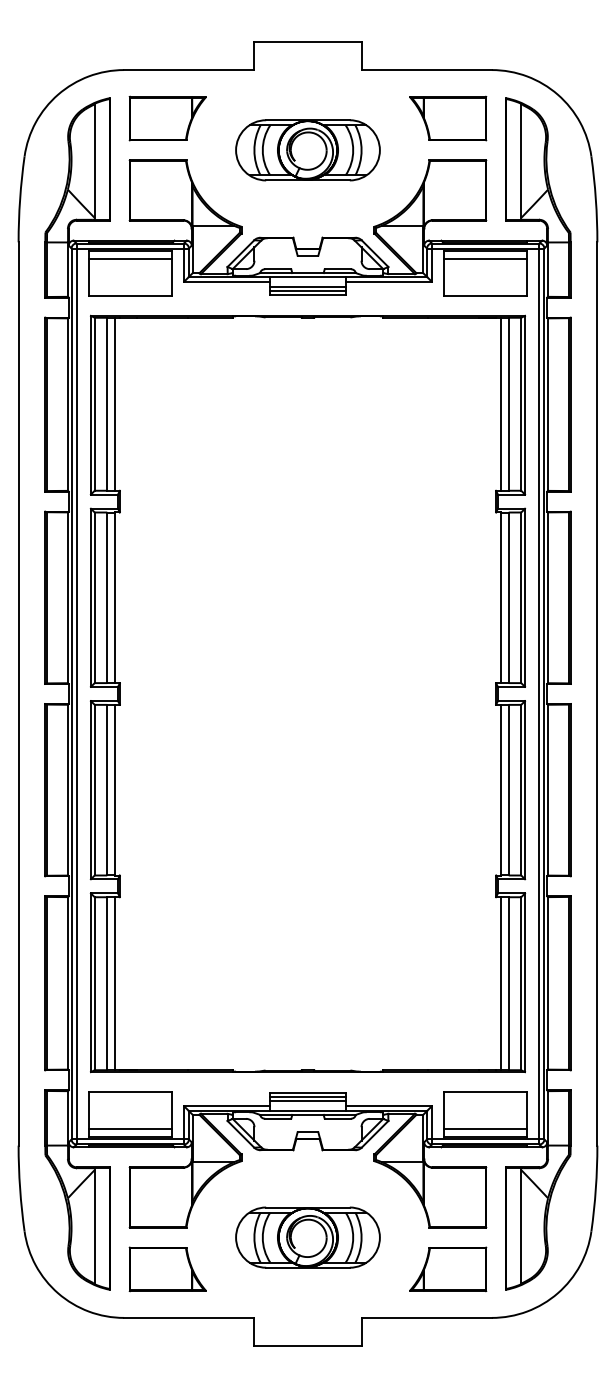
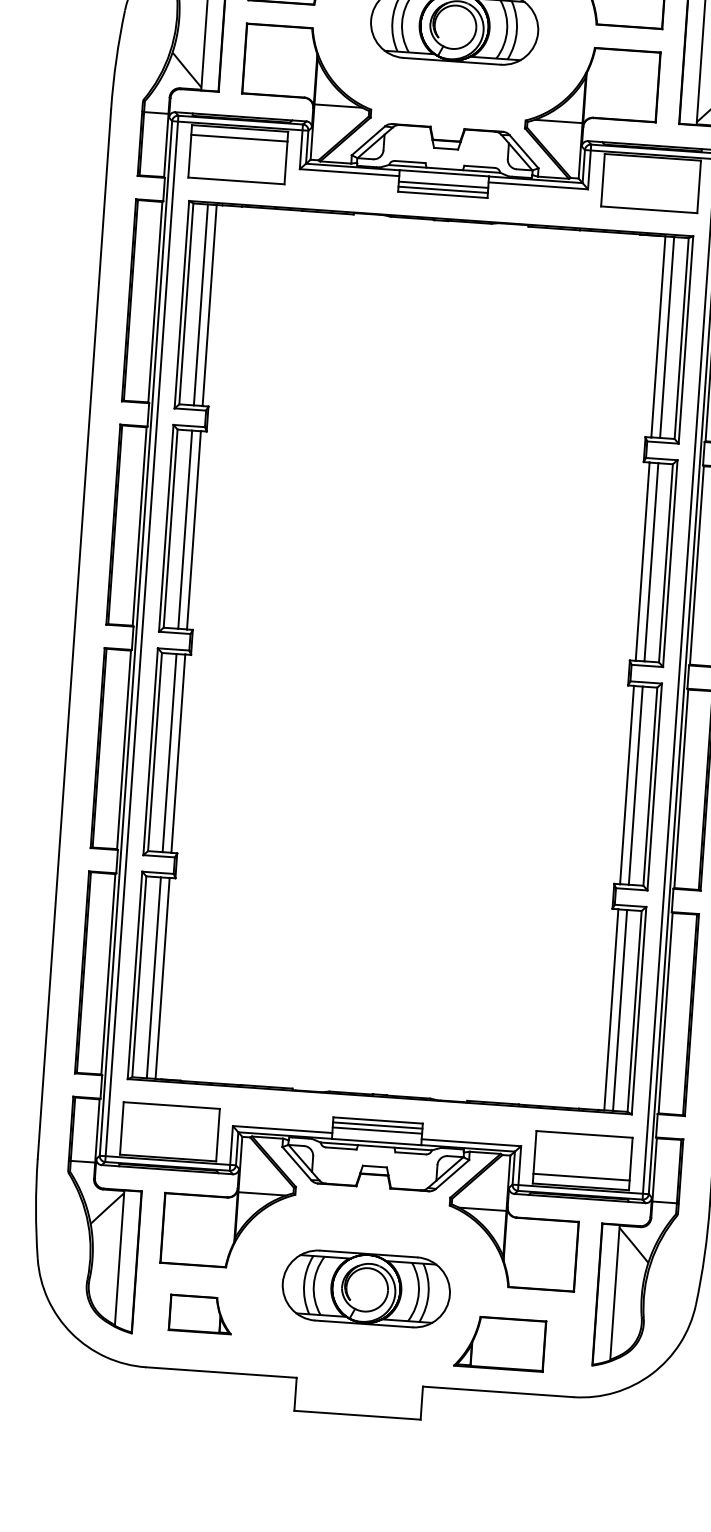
line: (485, 259) -> (651, 167), removed
line: (129, 1128) -> (167, 1147), removed
part: (167, 1269) -> (200, 1314), size x0.7
part: (448, 1269) -> (500, 1343), moved

